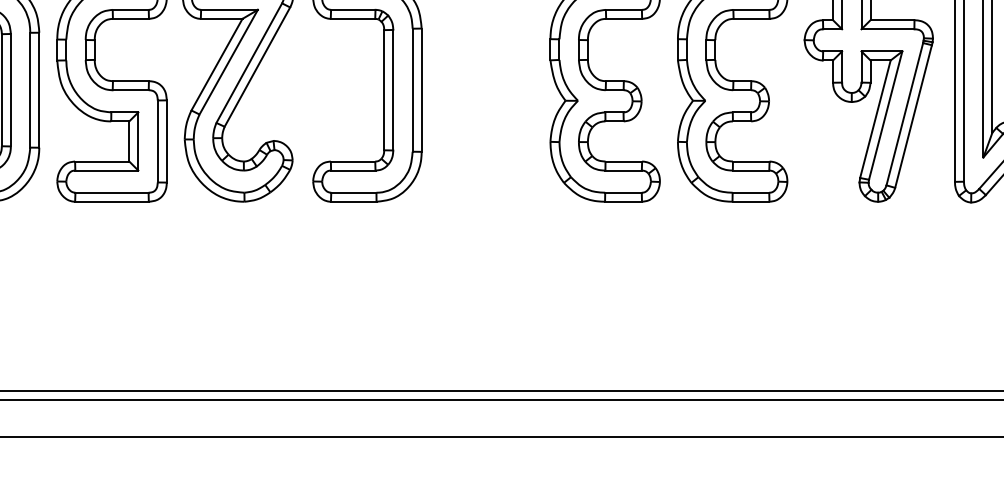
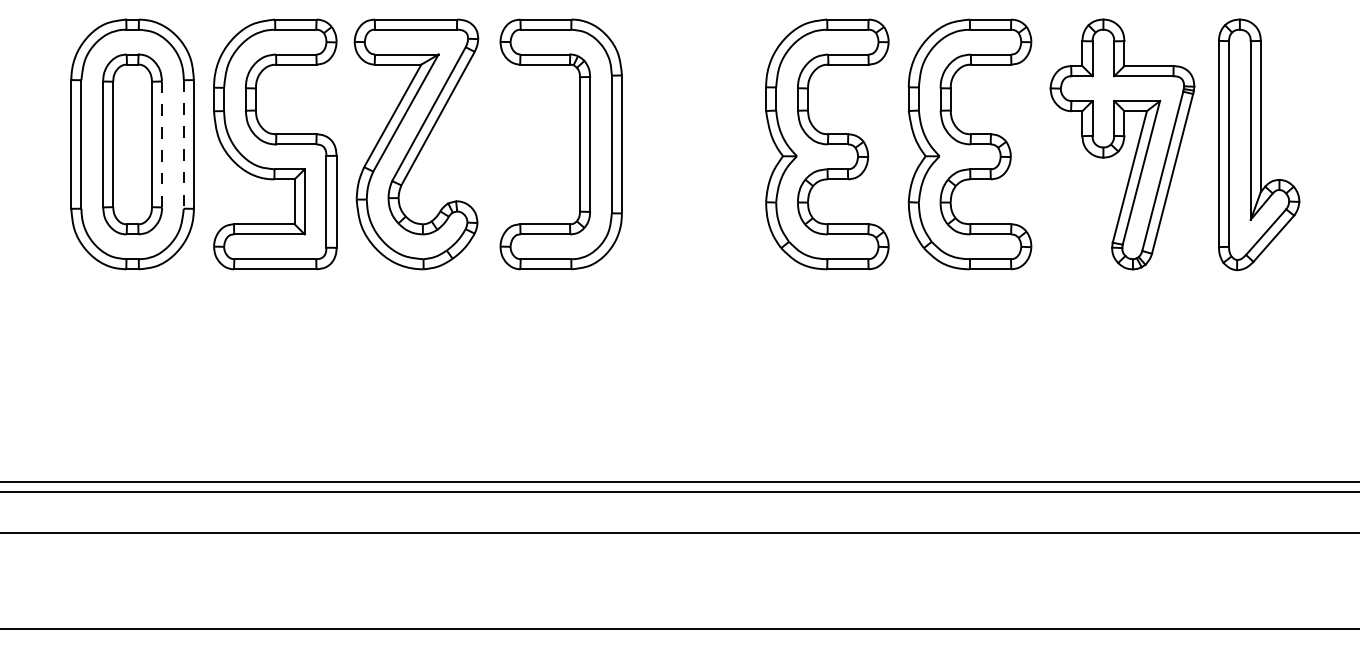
line: (11, 90) -> (162, 144), solid -> dashed
line: (30, 90) -> (183, 144), solid -> dashed

